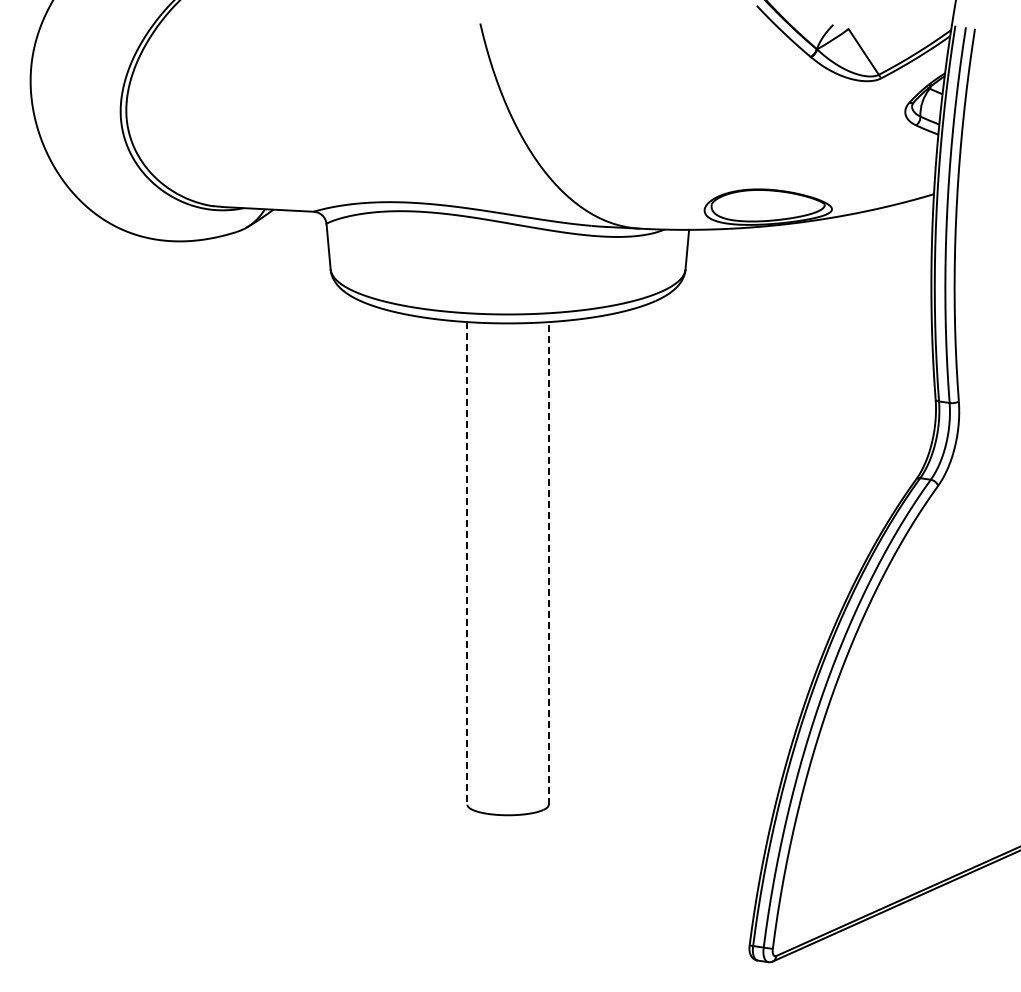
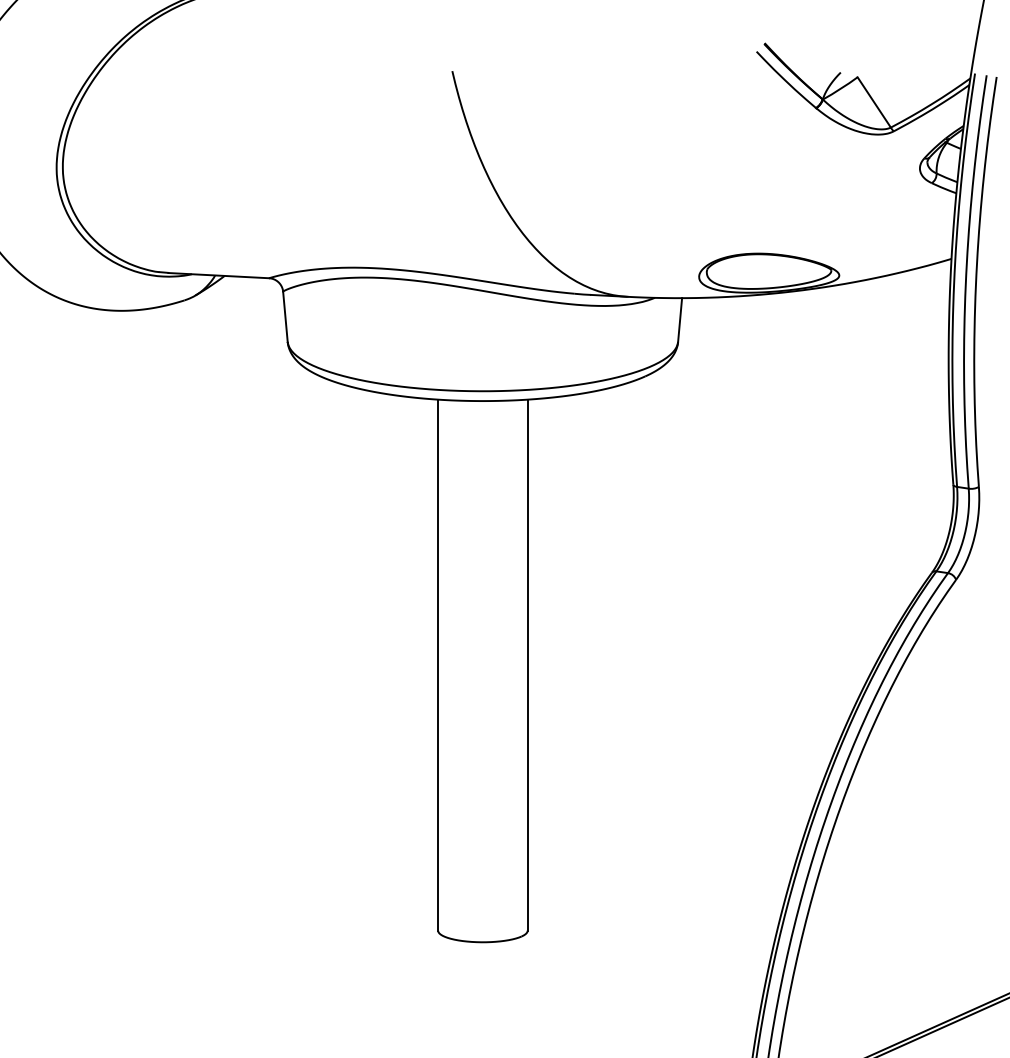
line: (548, 562) -> (527, 664), dashed -> solid
line: (467, 563) -> (438, 665), dashed -> solid

